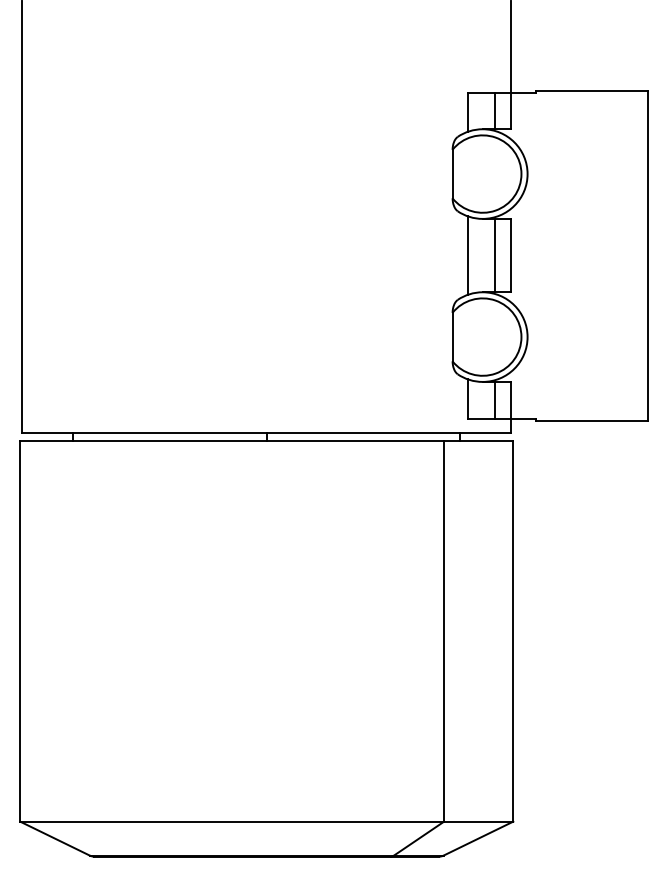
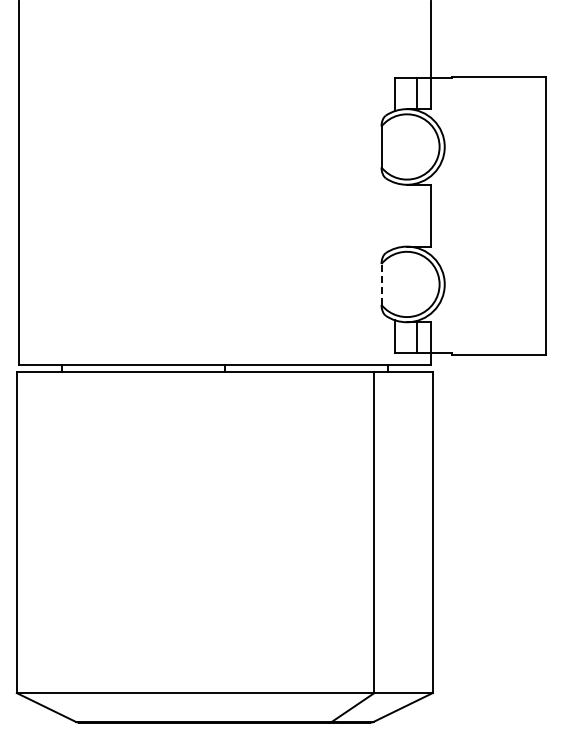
line: (467, 255) -> (394, 215), removed
line: (495, 255) -> (417, 215), removed
line: (452, 335) -> (381, 283), solid -> dashed

